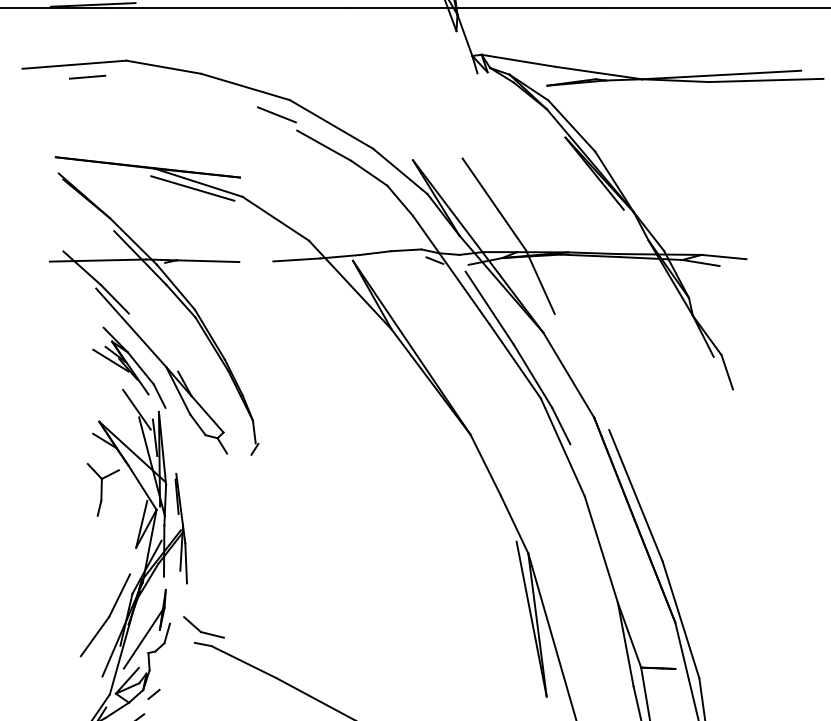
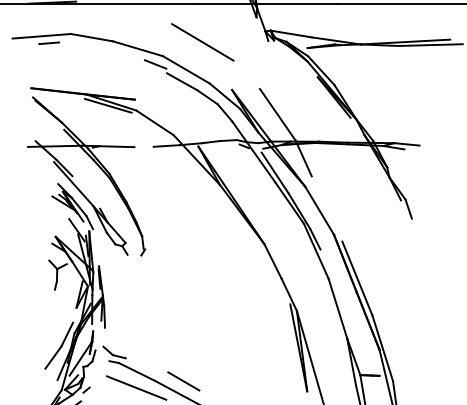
line: (360, 75) -> (202, 42), added
line: (326, 678) -> (183, 381), added
line: (242, 689) -> (136, 387), added

